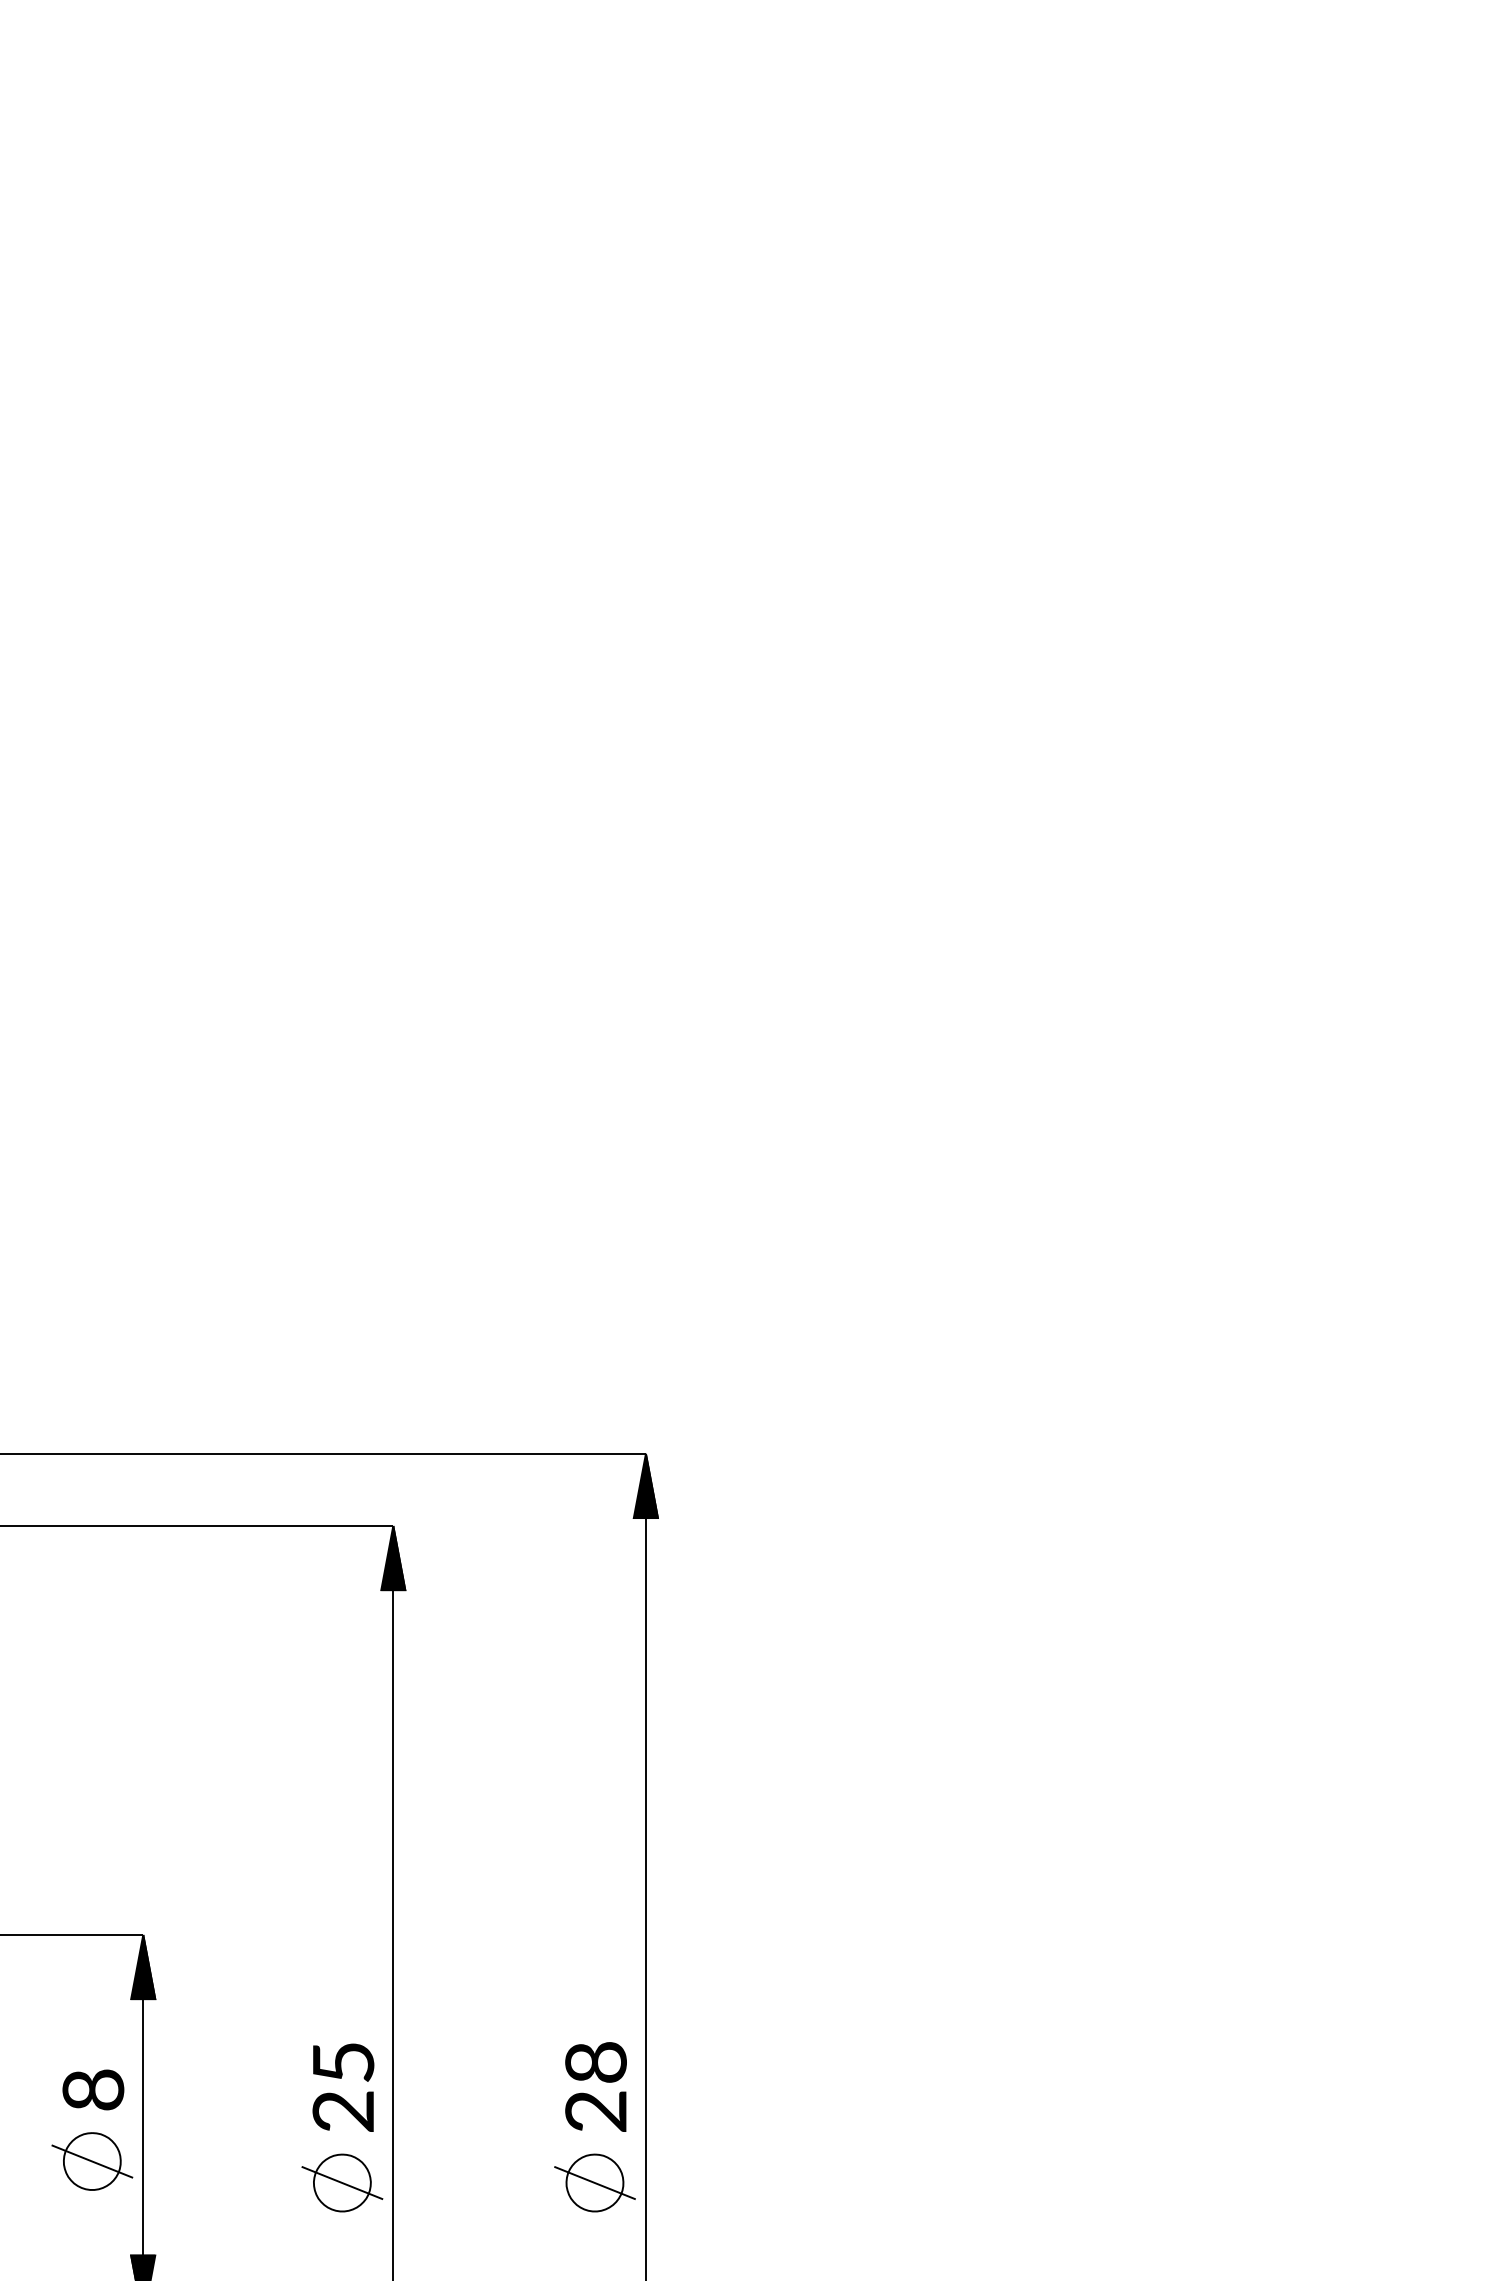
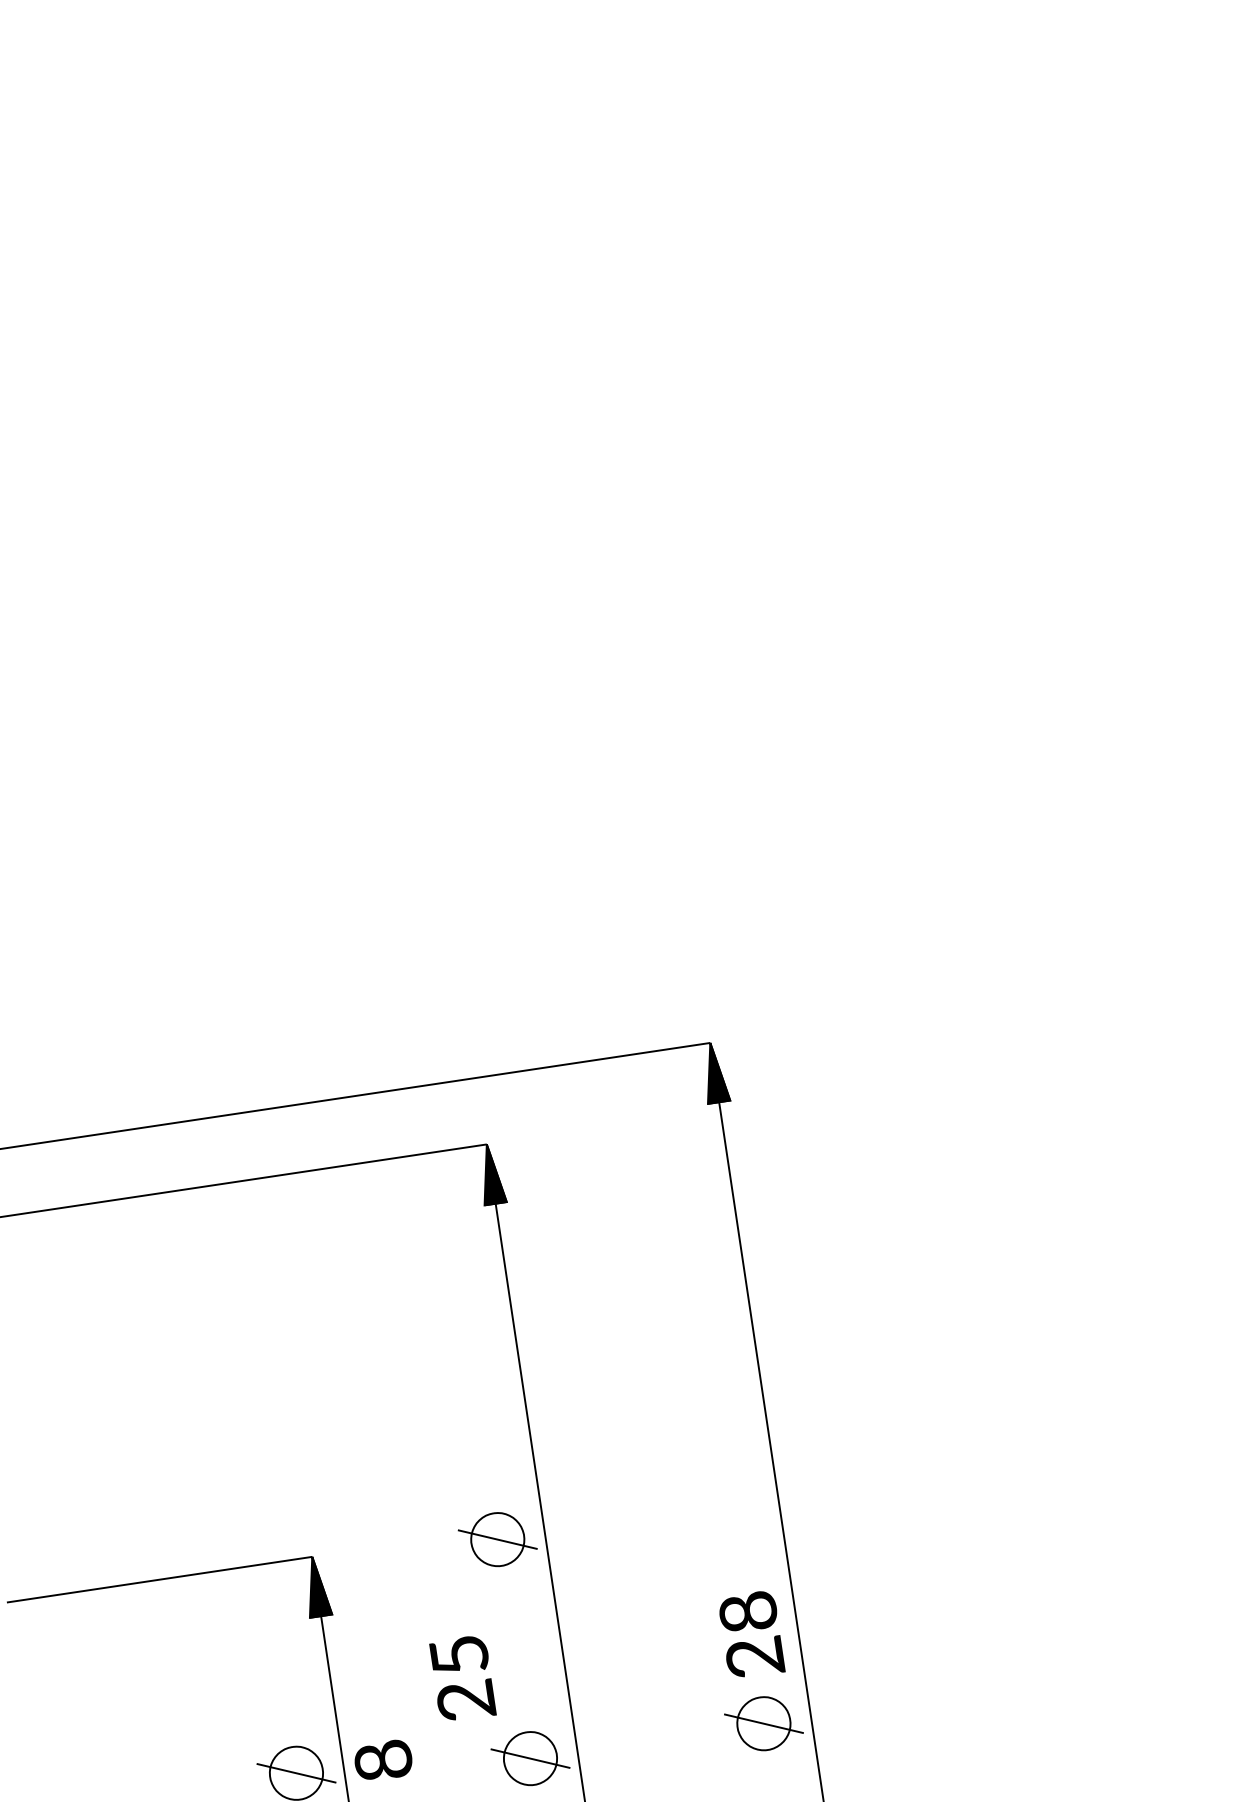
part: (342, 1945) -> (497, 1539), added
text: (343, 2087) -> (462, 1678), moved
text: (93, 2089) -> (383, 1760), moved

